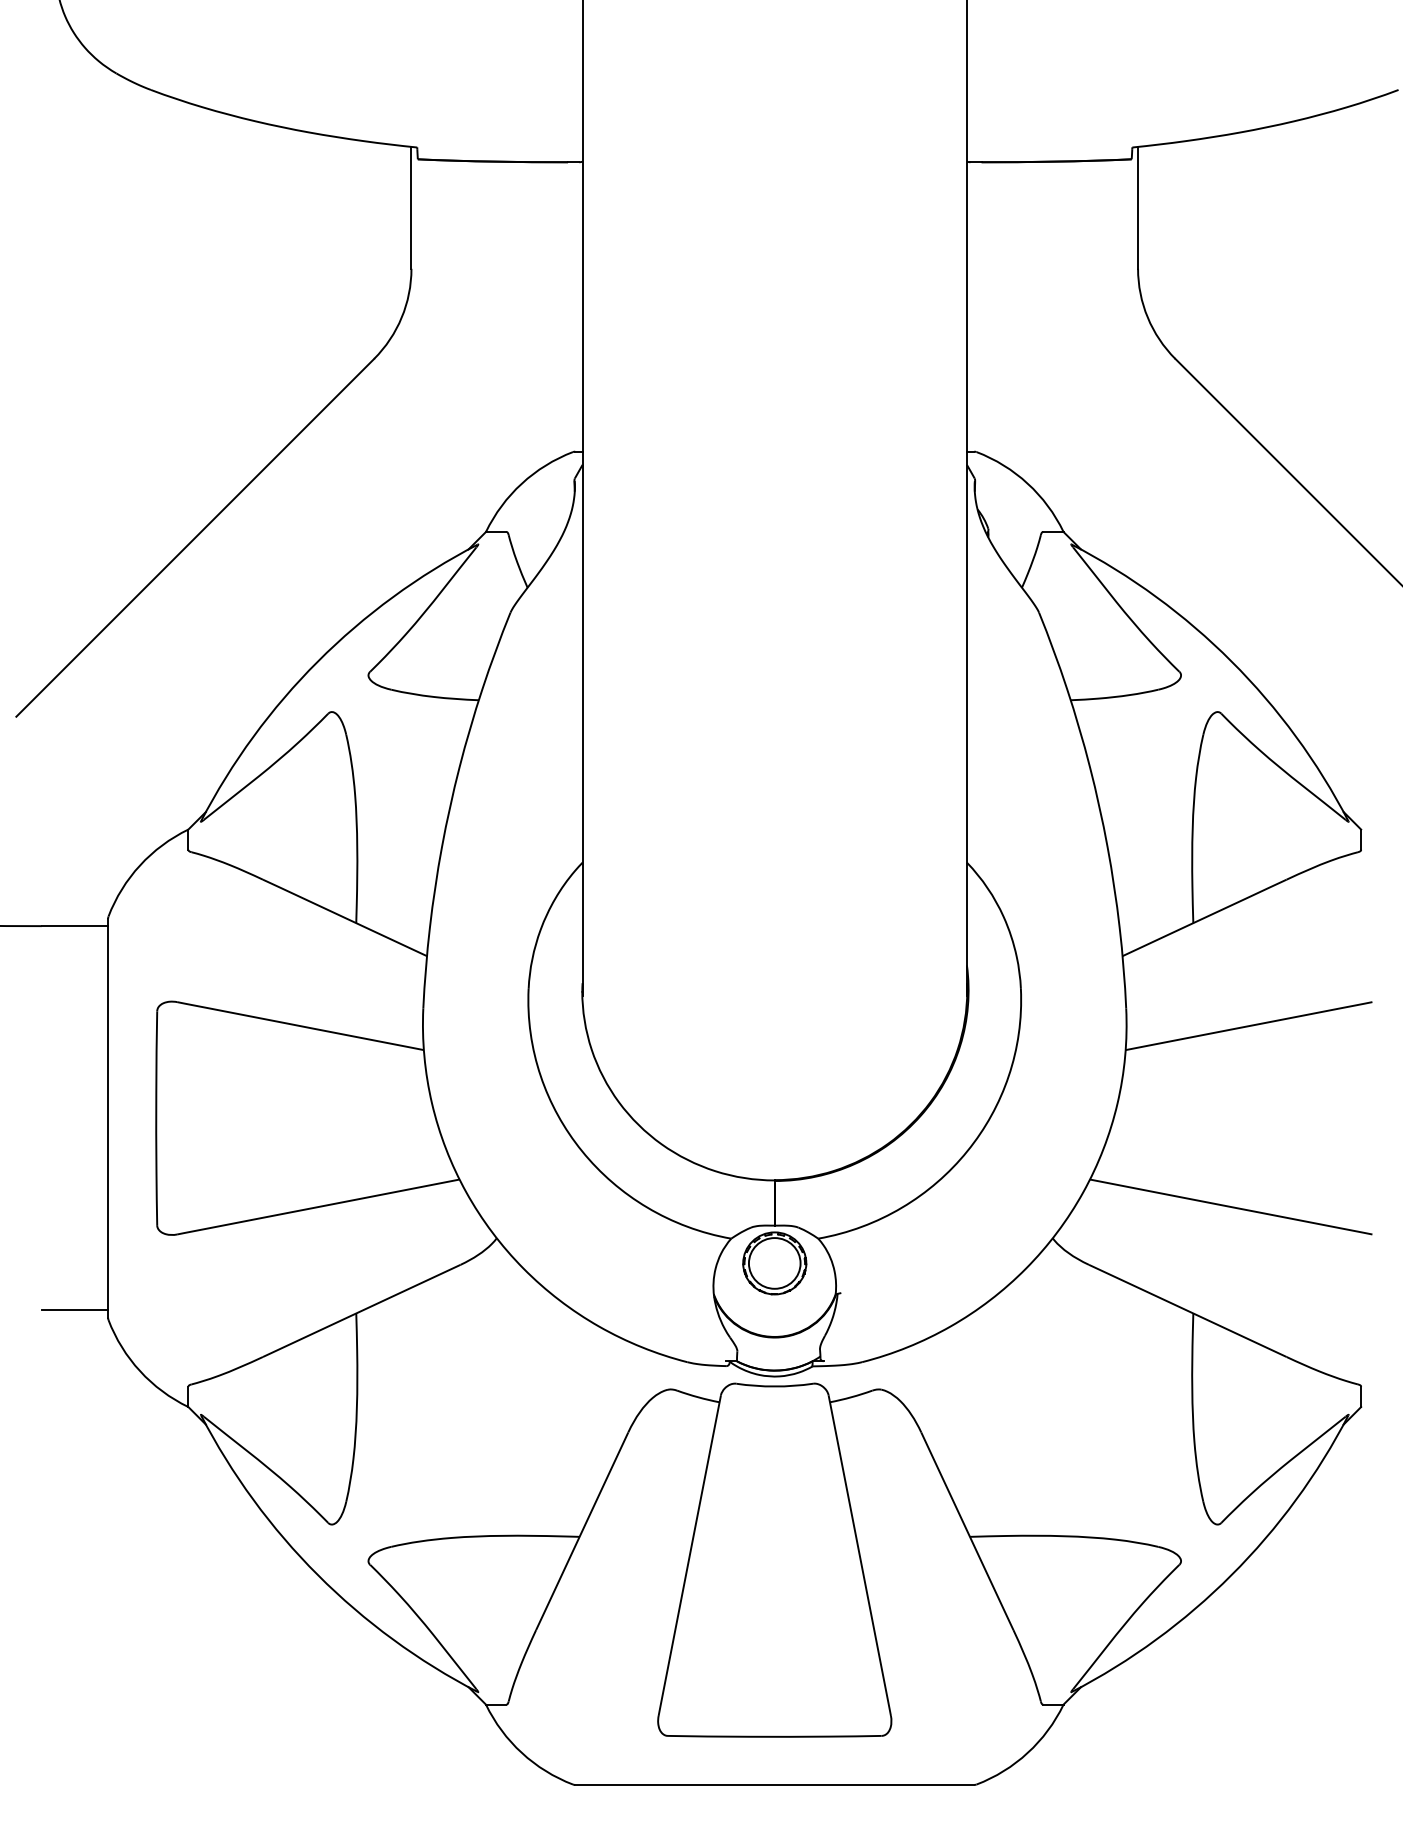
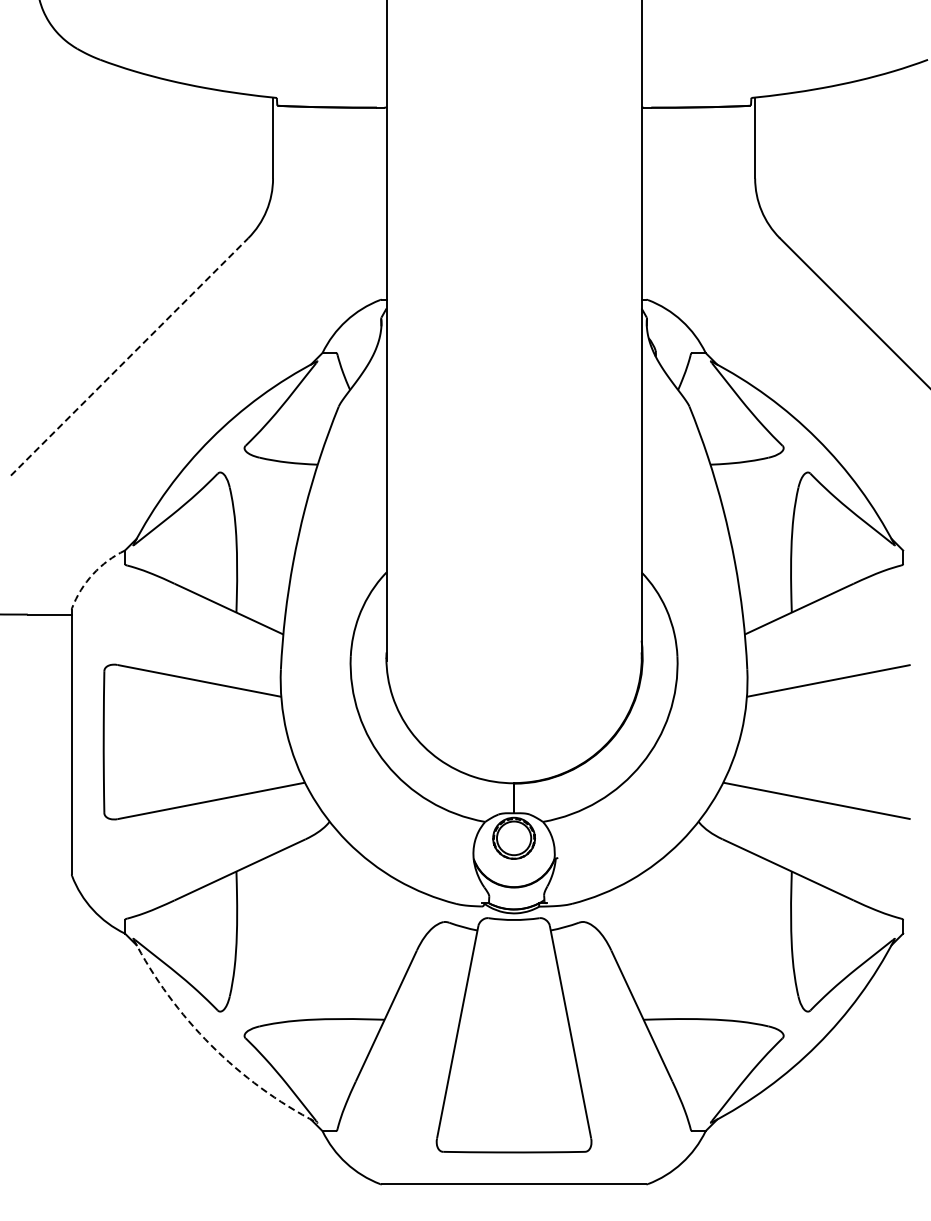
line: (195, 537) -> (129, 356), solid -> dashed
arc: (140, 865) -> (93, 574), solid -> dashed
line: (74, 1310) -> (49, 869), removed
arc: (318, 1575) -> (211, 1045), solid -> dashed

